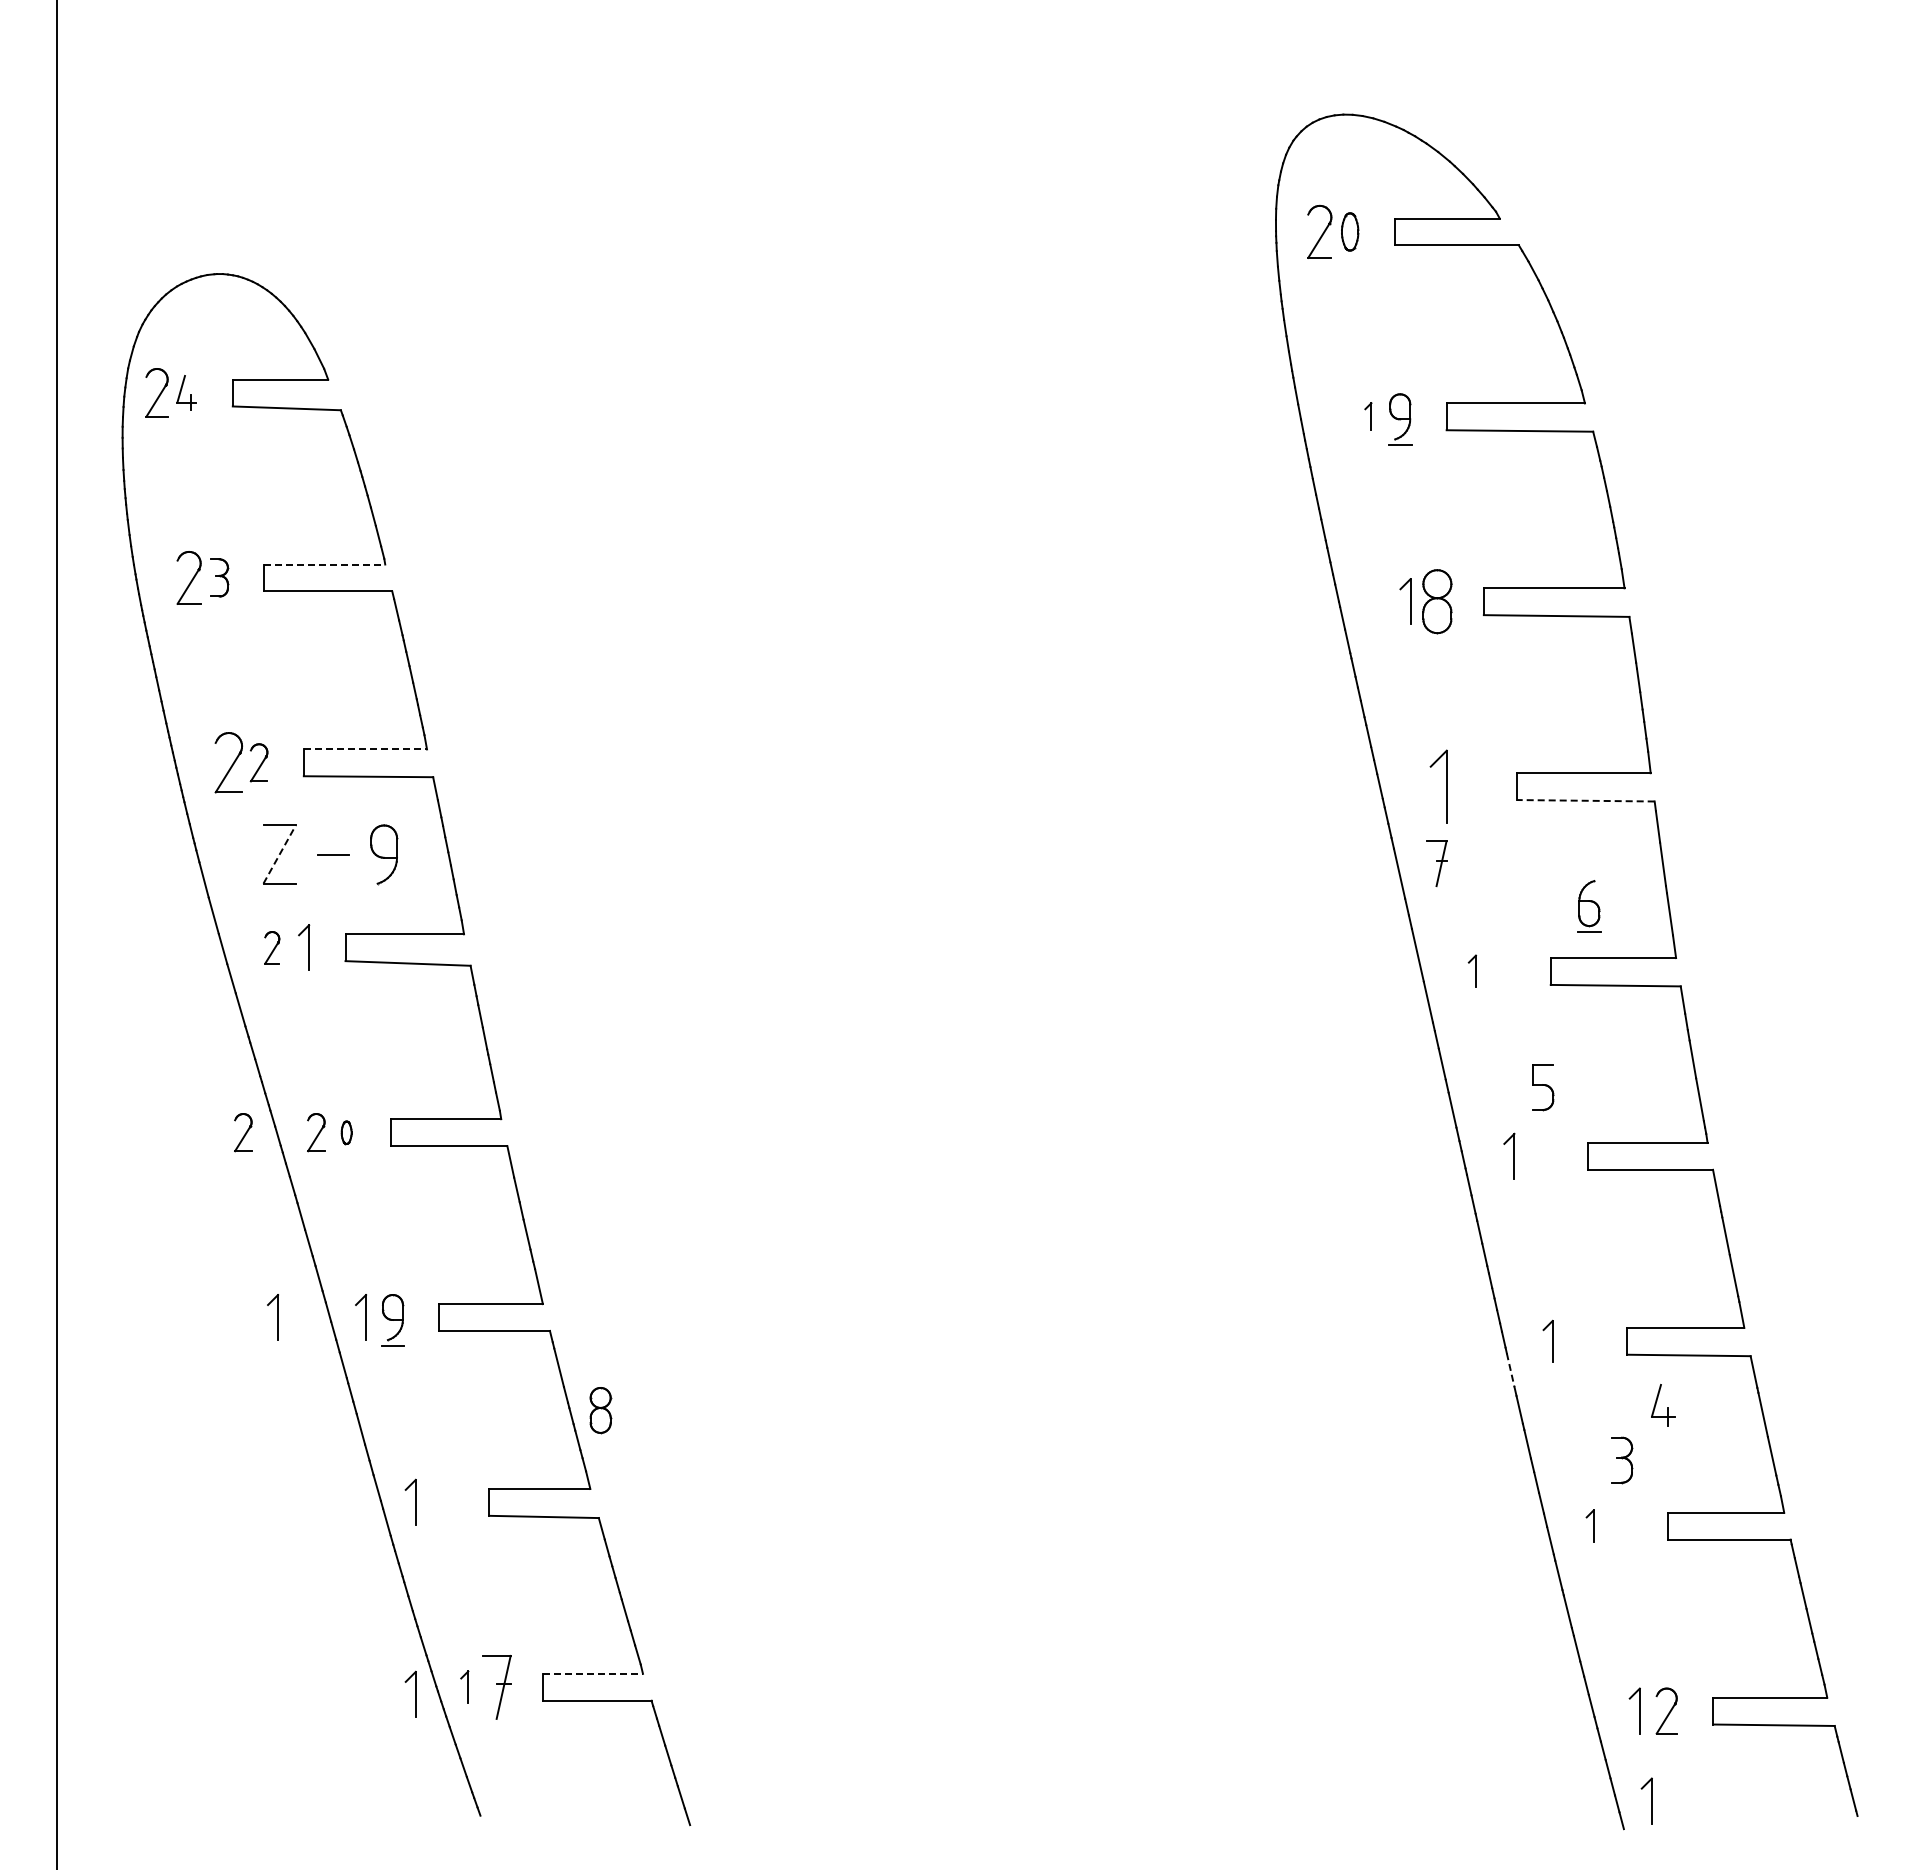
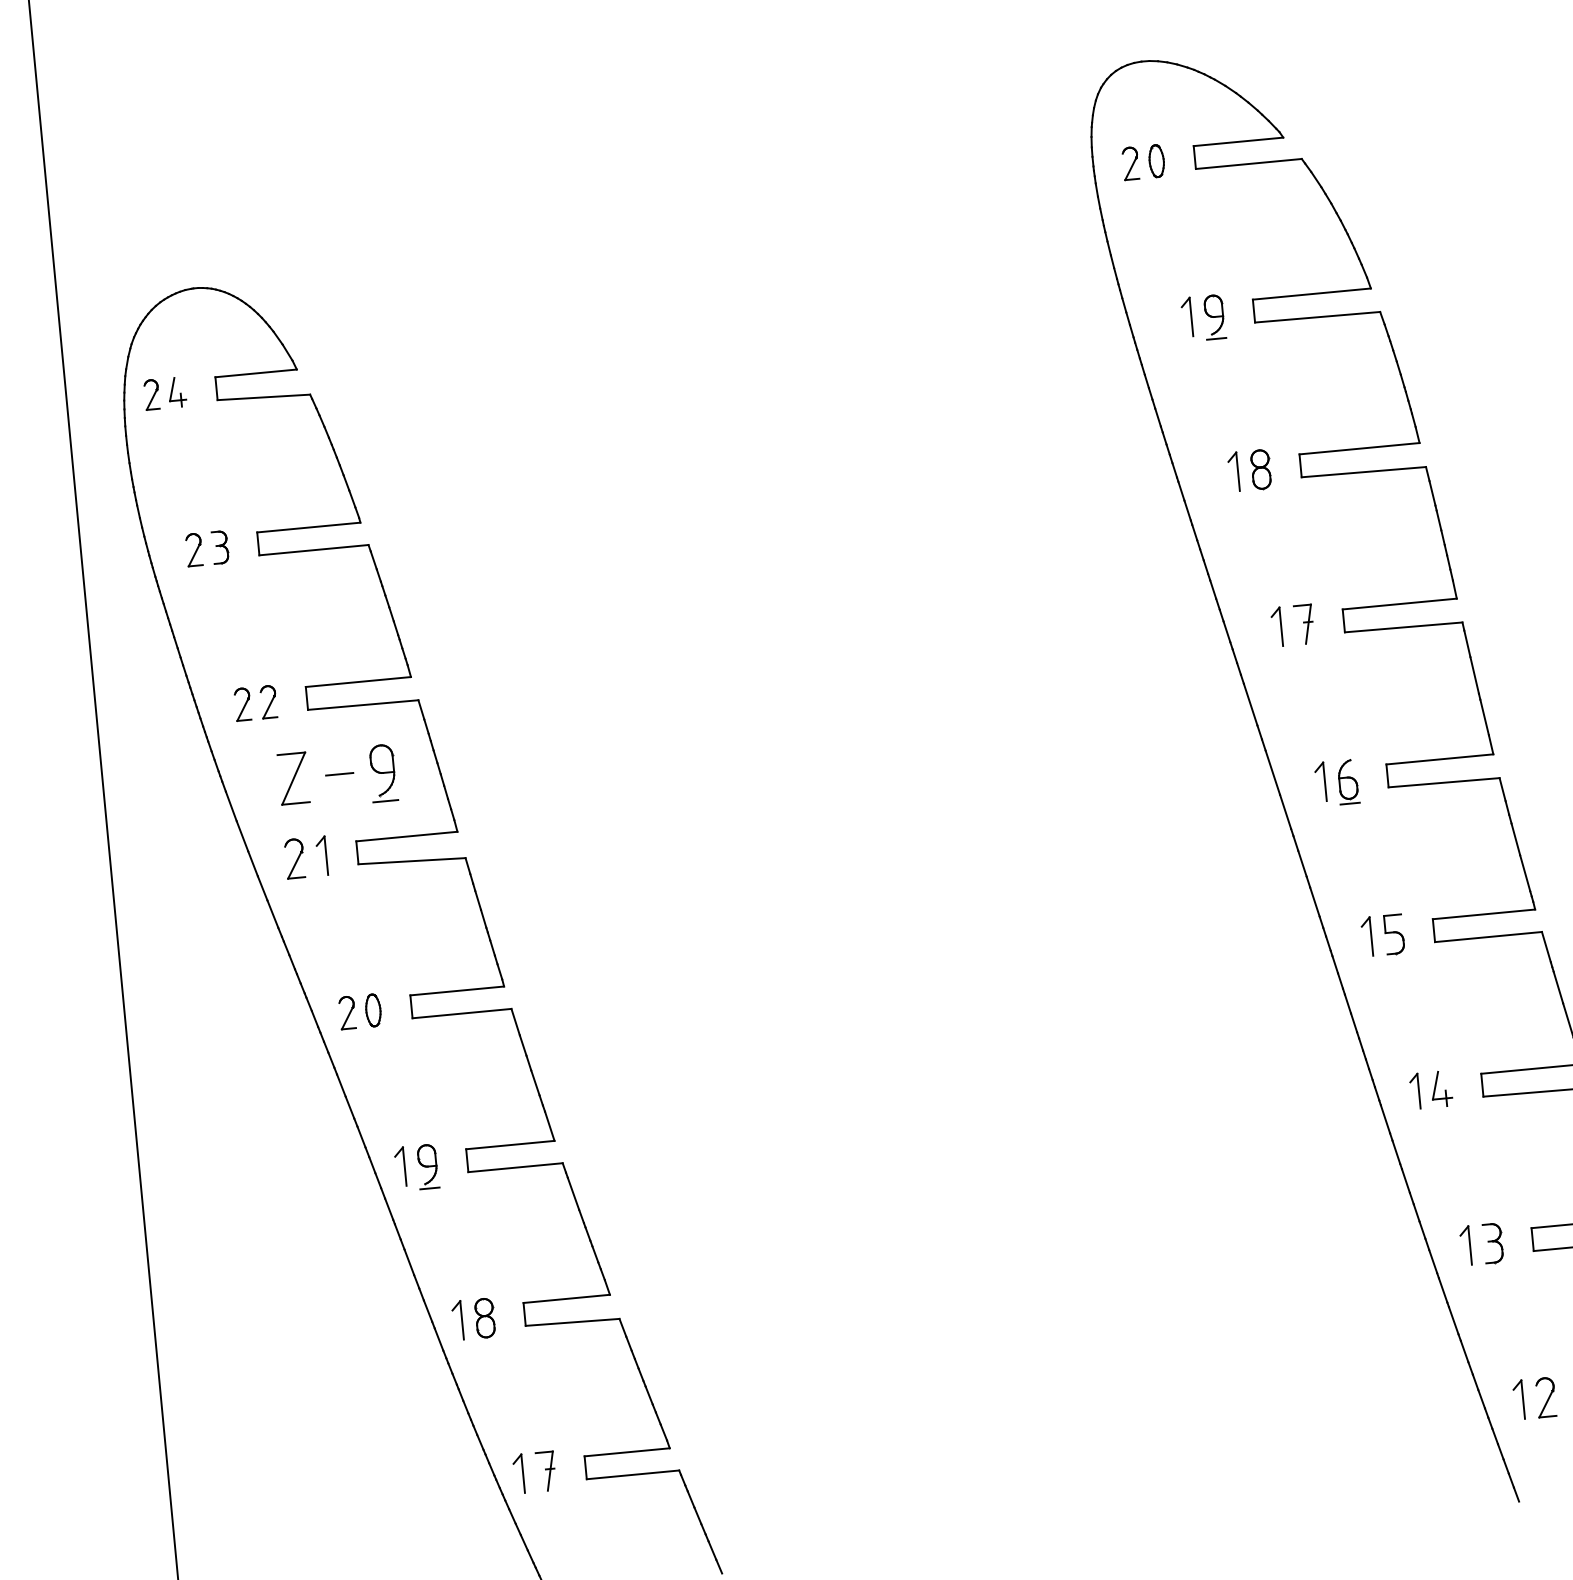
part: (1319, 231) -> (1130, 163), size x0.71
part: (156, 393) -> (151, 395), size x0.71
part: (1368, 416) -> (1187, 317), size x1.67
line: (325, 564) -> (309, 527), dashed -> solid
part: (189, 577) -> (194, 549), size x0.71
part: (1437, 601) -> (1261, 469), size x0.71
line: (365, 749) -> (358, 682), dashed -> solid
part: (228, 762) -> (242, 704), size x0.62
part: (1438, 786) -> (1276, 627), size x0.62
line: (1585, 800) -> (1403, 627), dashed -> solid
line: (279, 854) -> (293, 778), dashed -> solid
part: (1436, 863) -> (1304, 624), moved
line: (383, 890) -> (385, 800), added
part: (1589, 906) -> (1348, 782), moved
part: (272, 947) -> (295, 858), size x1.43
part: (1472, 970) -> (1320, 781), size x1.43
part: (1543, 1087) -> (1394, 934), moved
part: (243, 1132) -> (285, 1018), removed
part: (346, 1132) -> (373, 1010), size x1.67
part: (272, 1317) -> (324, 1174), removed
line: (1510, 1370) -> (1385, 1119), dashed -> solid
part: (1663, 1405) -> (1441, 1089), moved
part: (600, 1410) -> (484, 1318), moved
part: (1622, 1460) -> (1493, 1243), moved
part: (1590, 1525) -> (1466, 1245), size x1.43
line: (593, 1673) -> (627, 1451), dashed -> solid
part: (464, 1686) -> (518, 1473), size x1.43
part: (496, 1686) -> (545, 1470), size x0.71
part: (410, 1693) -> (472, 1483), removed
part: (1646, 1800) -> (1536, 1475), removed

